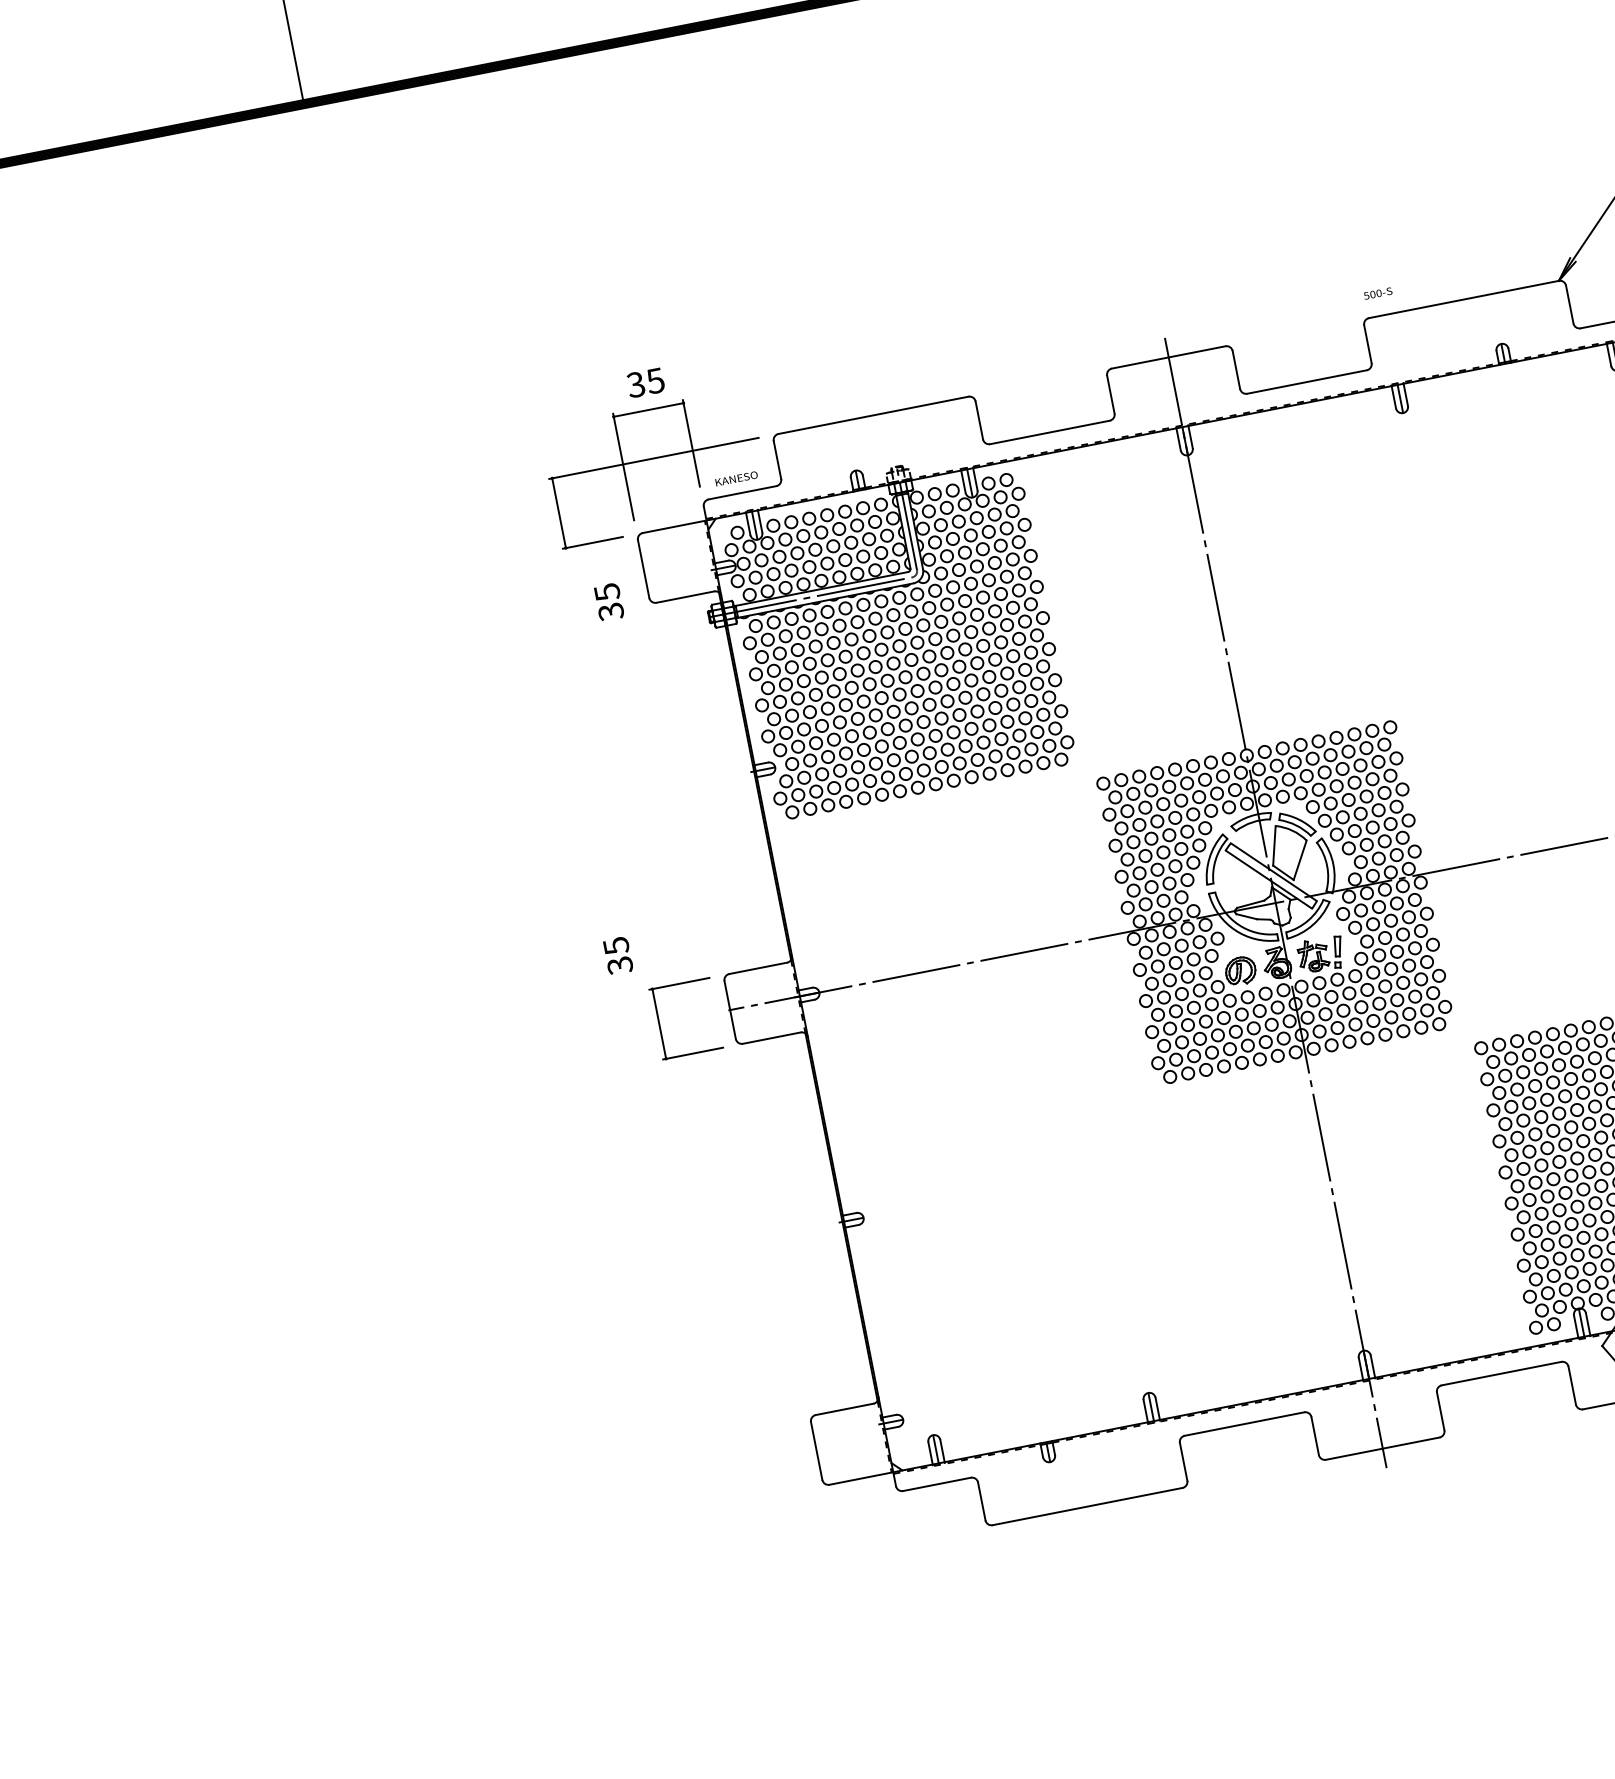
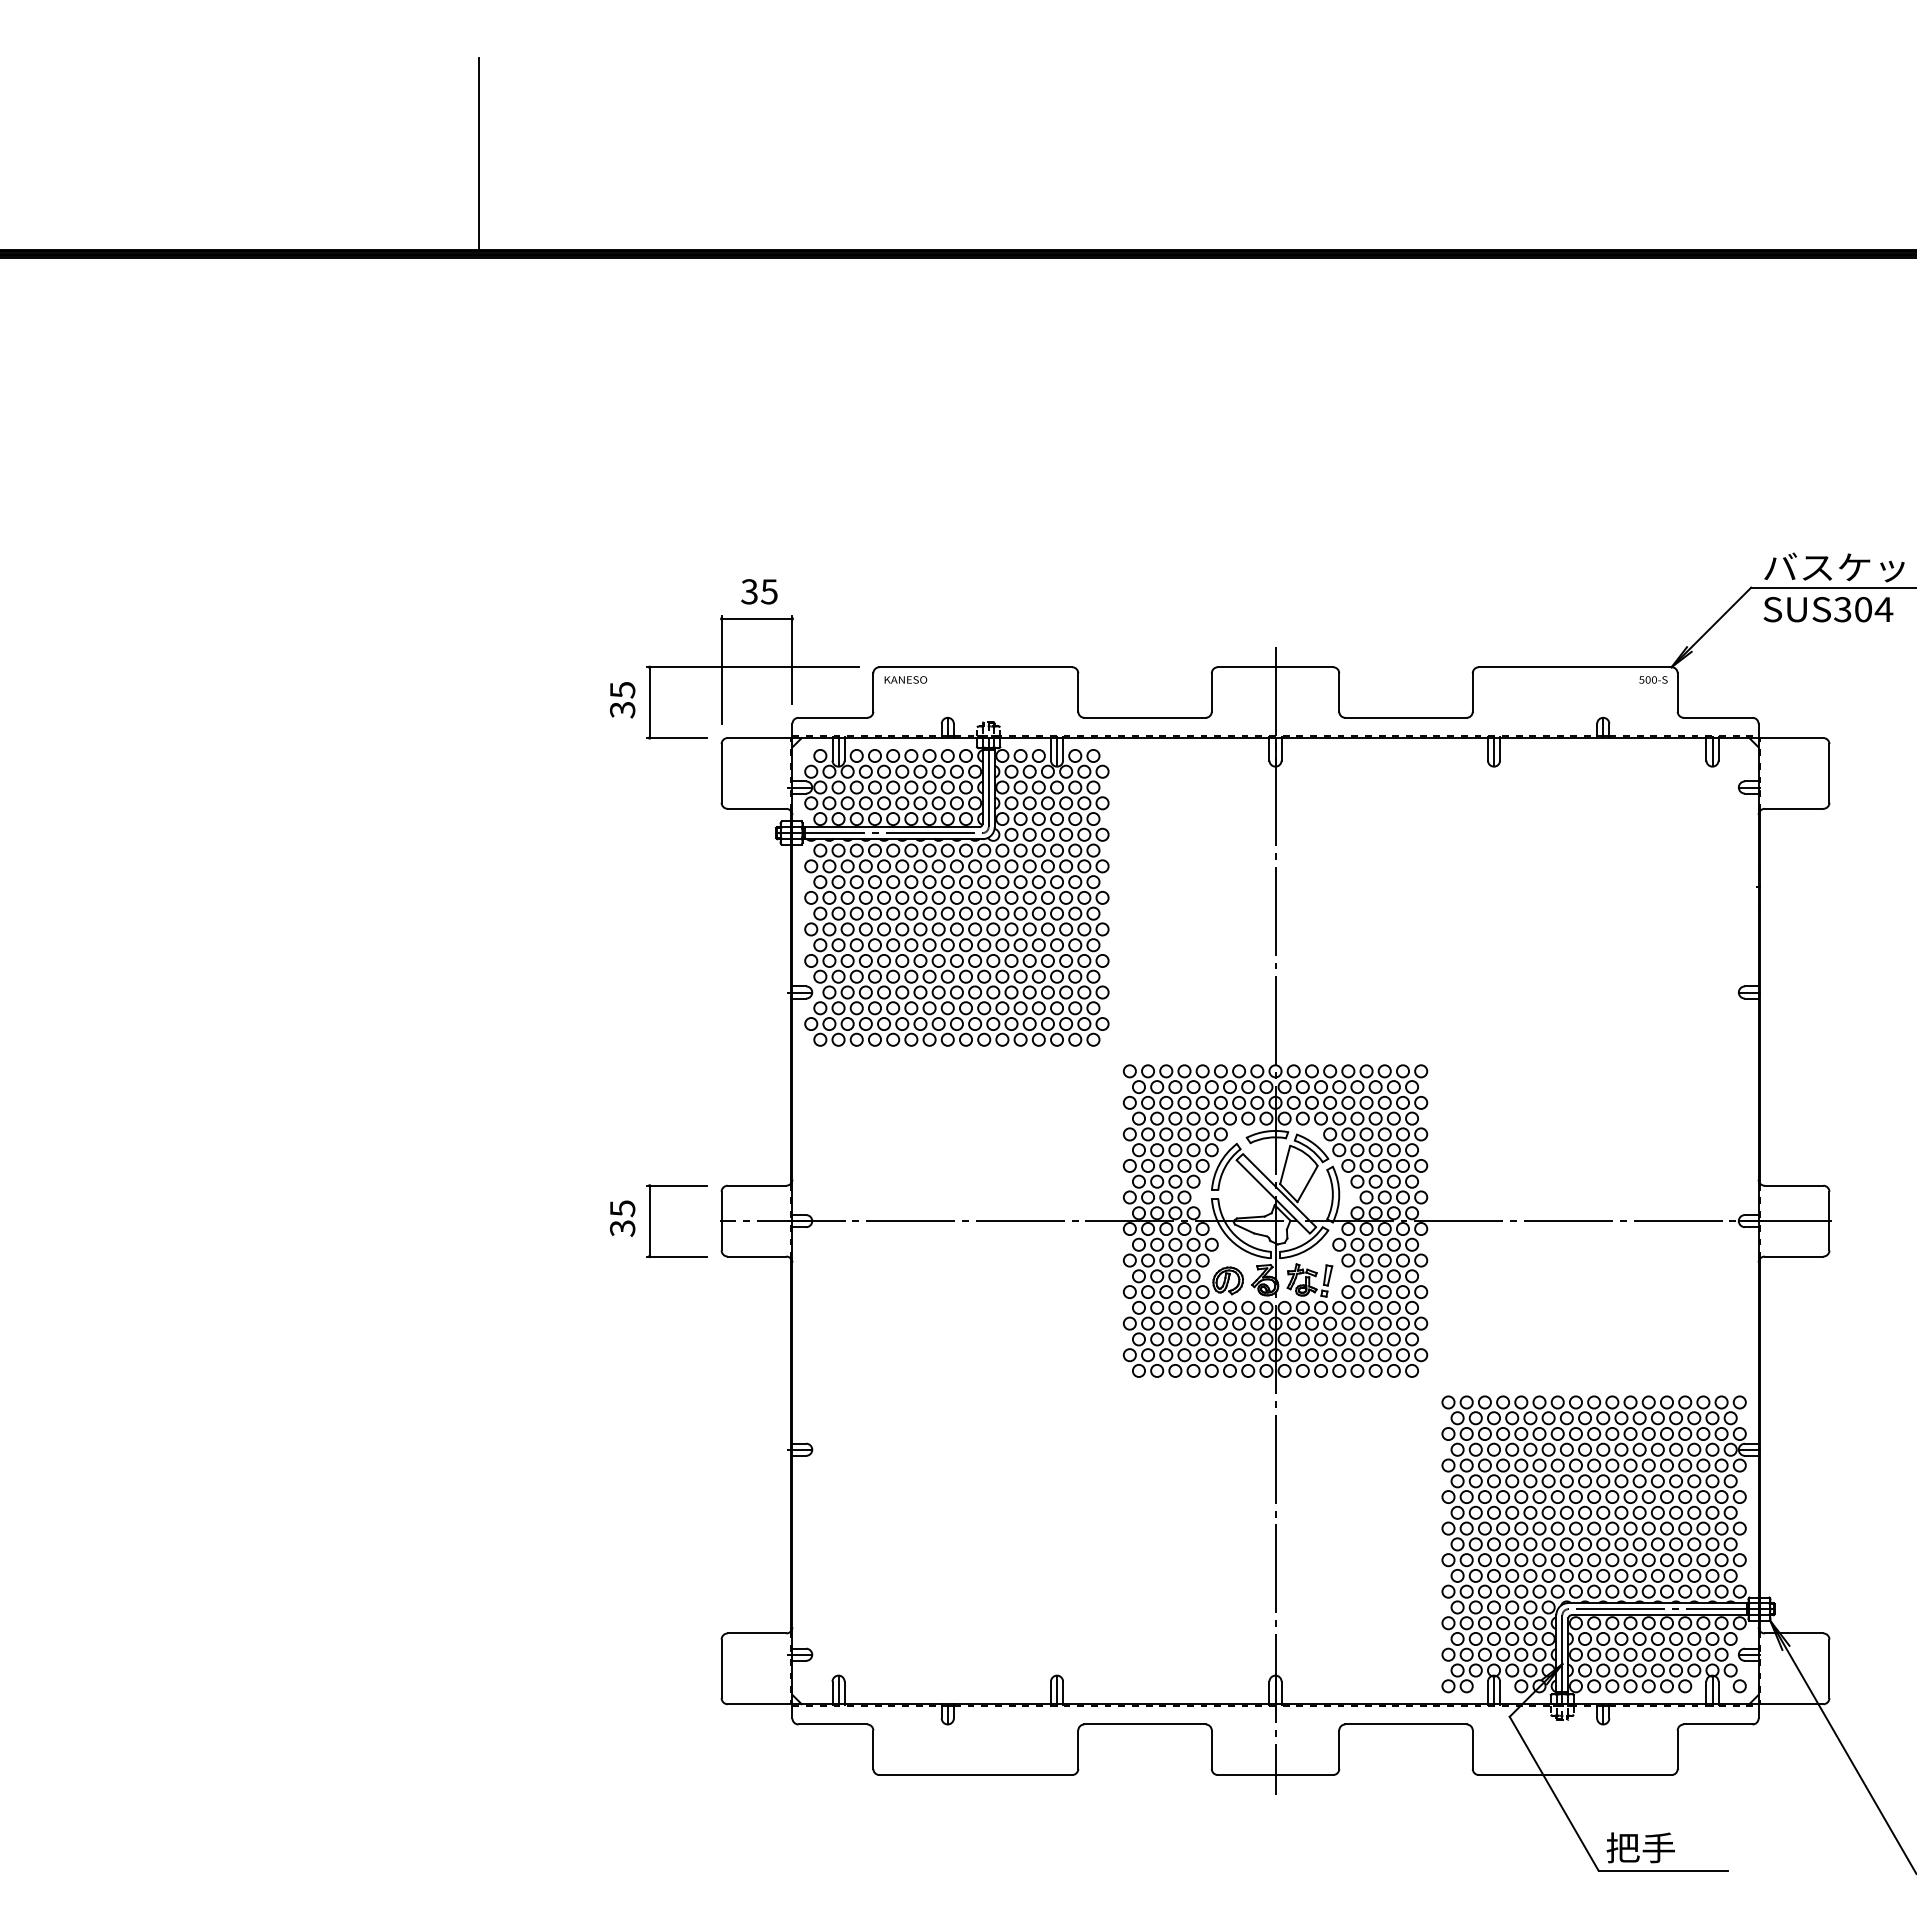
text: (1378, 293) -> (1653, 679), moved
text: (736, 478) -> (905, 679), moved
text: (609, 602) -> (622, 700), moved
text: (618, 955) -> (622, 1218), moved

